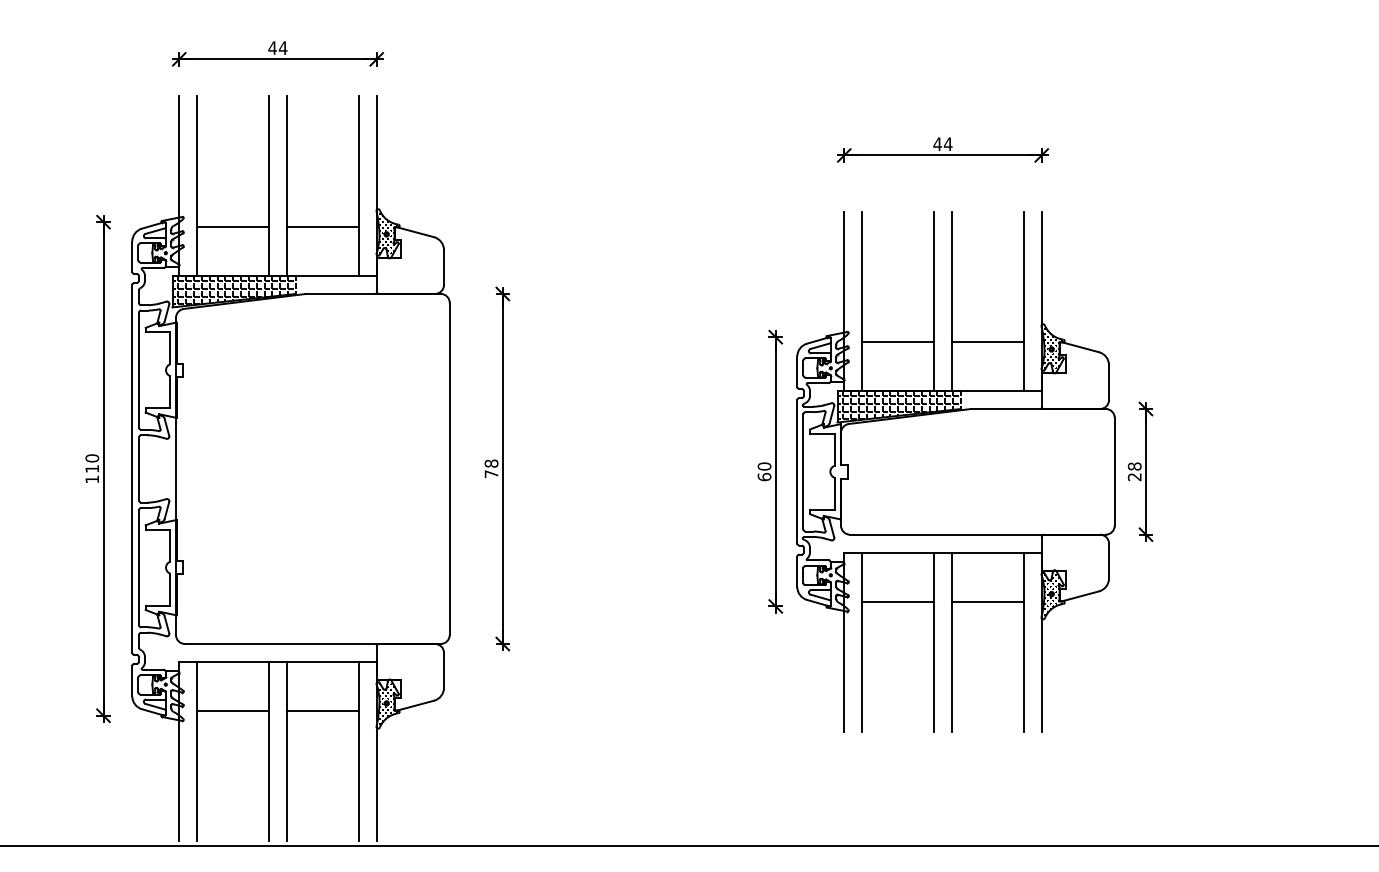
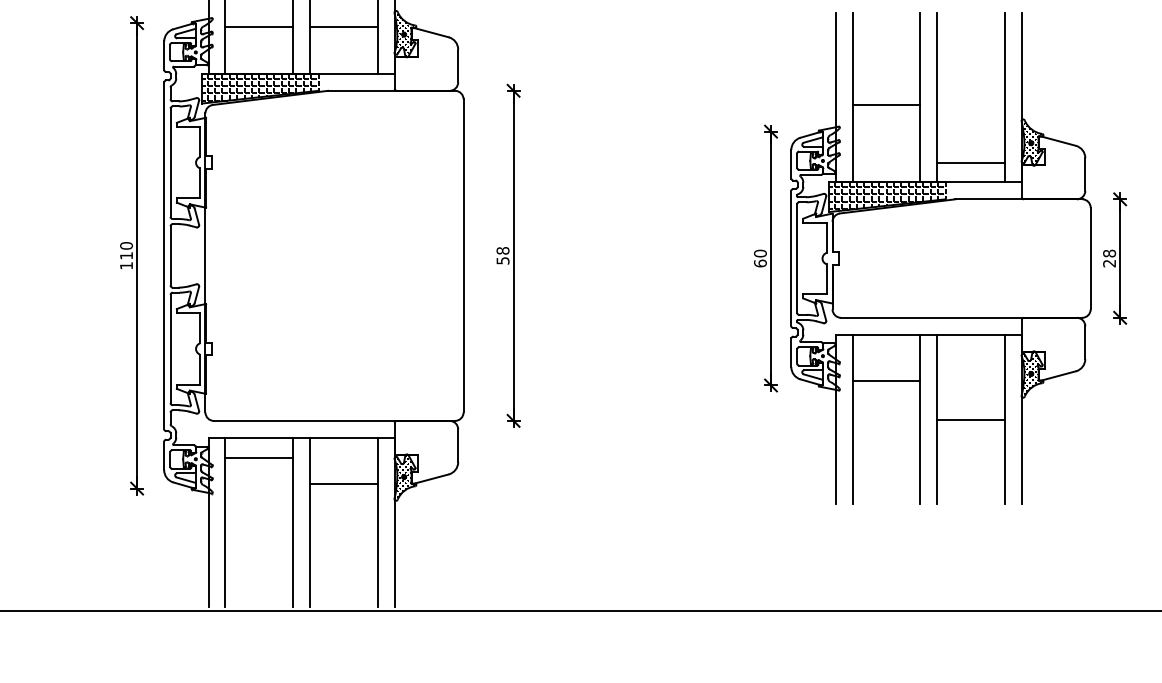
line: (898, 341) -> (886, 104), moved
line: (987, 341) -> (970, 163), moved
text: (491, 474) -> (502, 261), 78 -> 58
line: (987, 601) -> (970, 419), moved
line: (233, 711) -> (259, 458), moved

